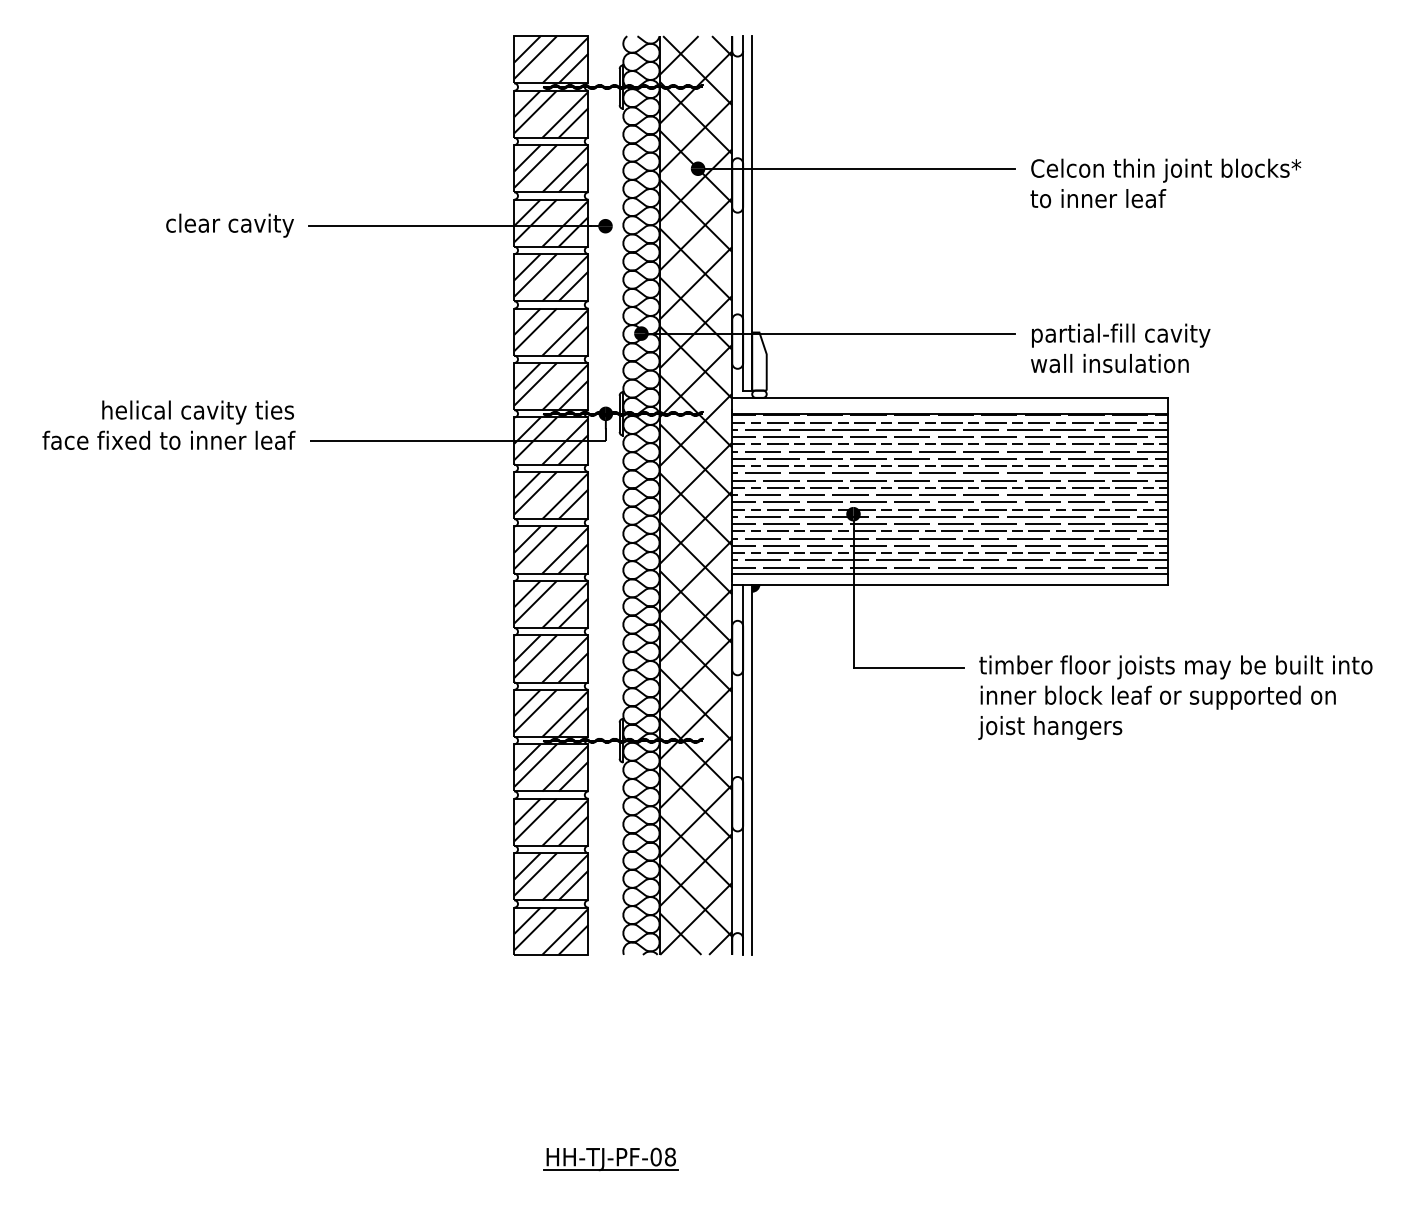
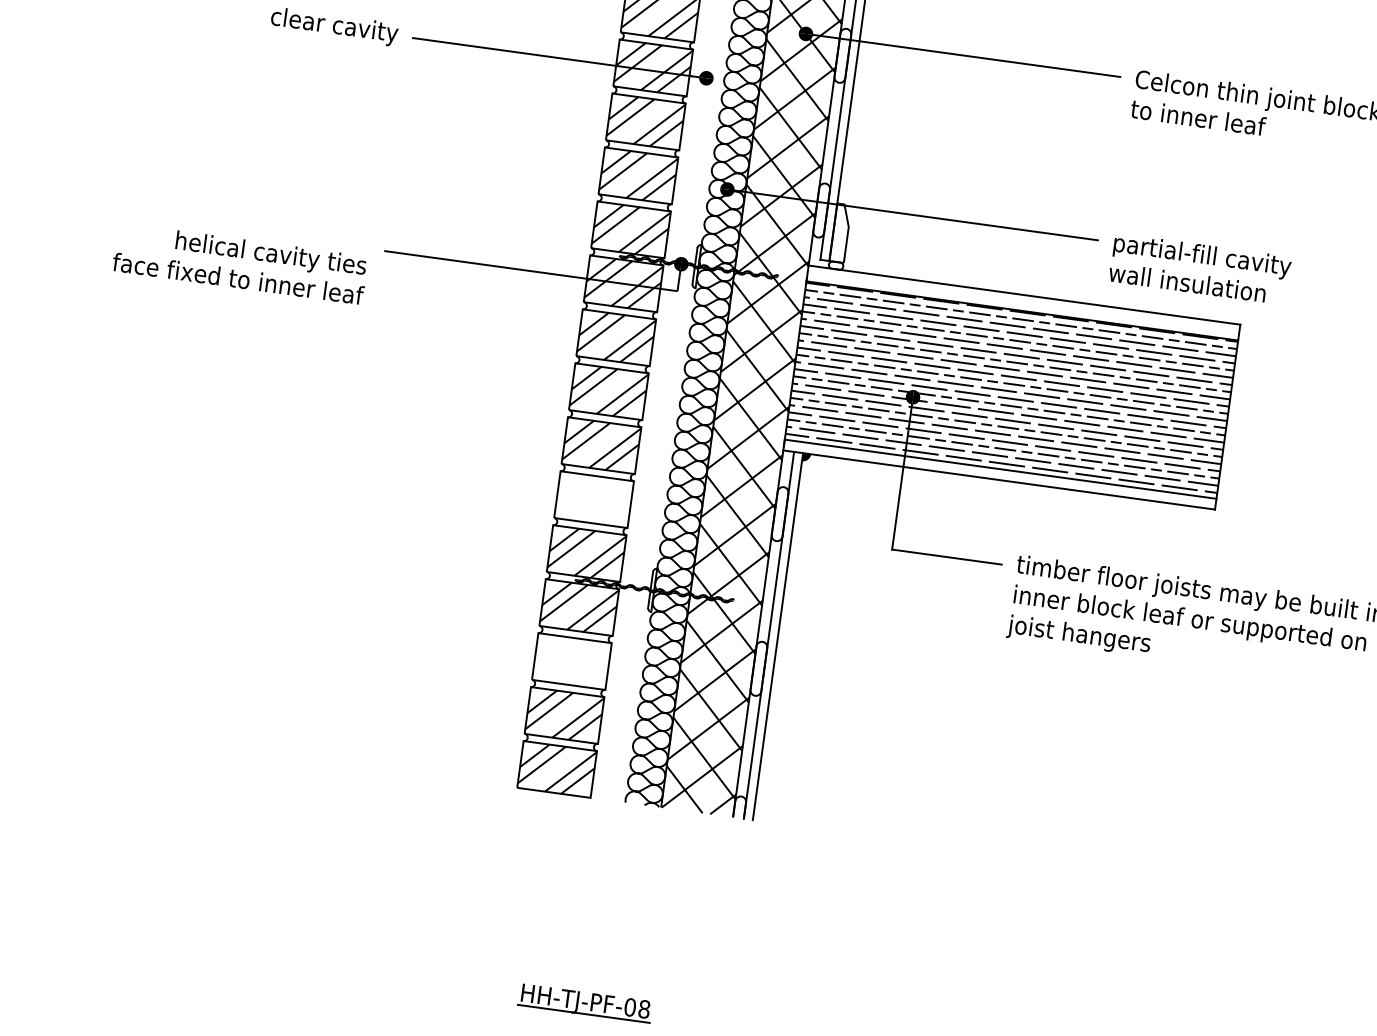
text: (168, 424) -> (240, 262), moved
hatch: (551, 658) -> (594, 499), removed
hatch: (551, 821) -> (572, 660), removed

